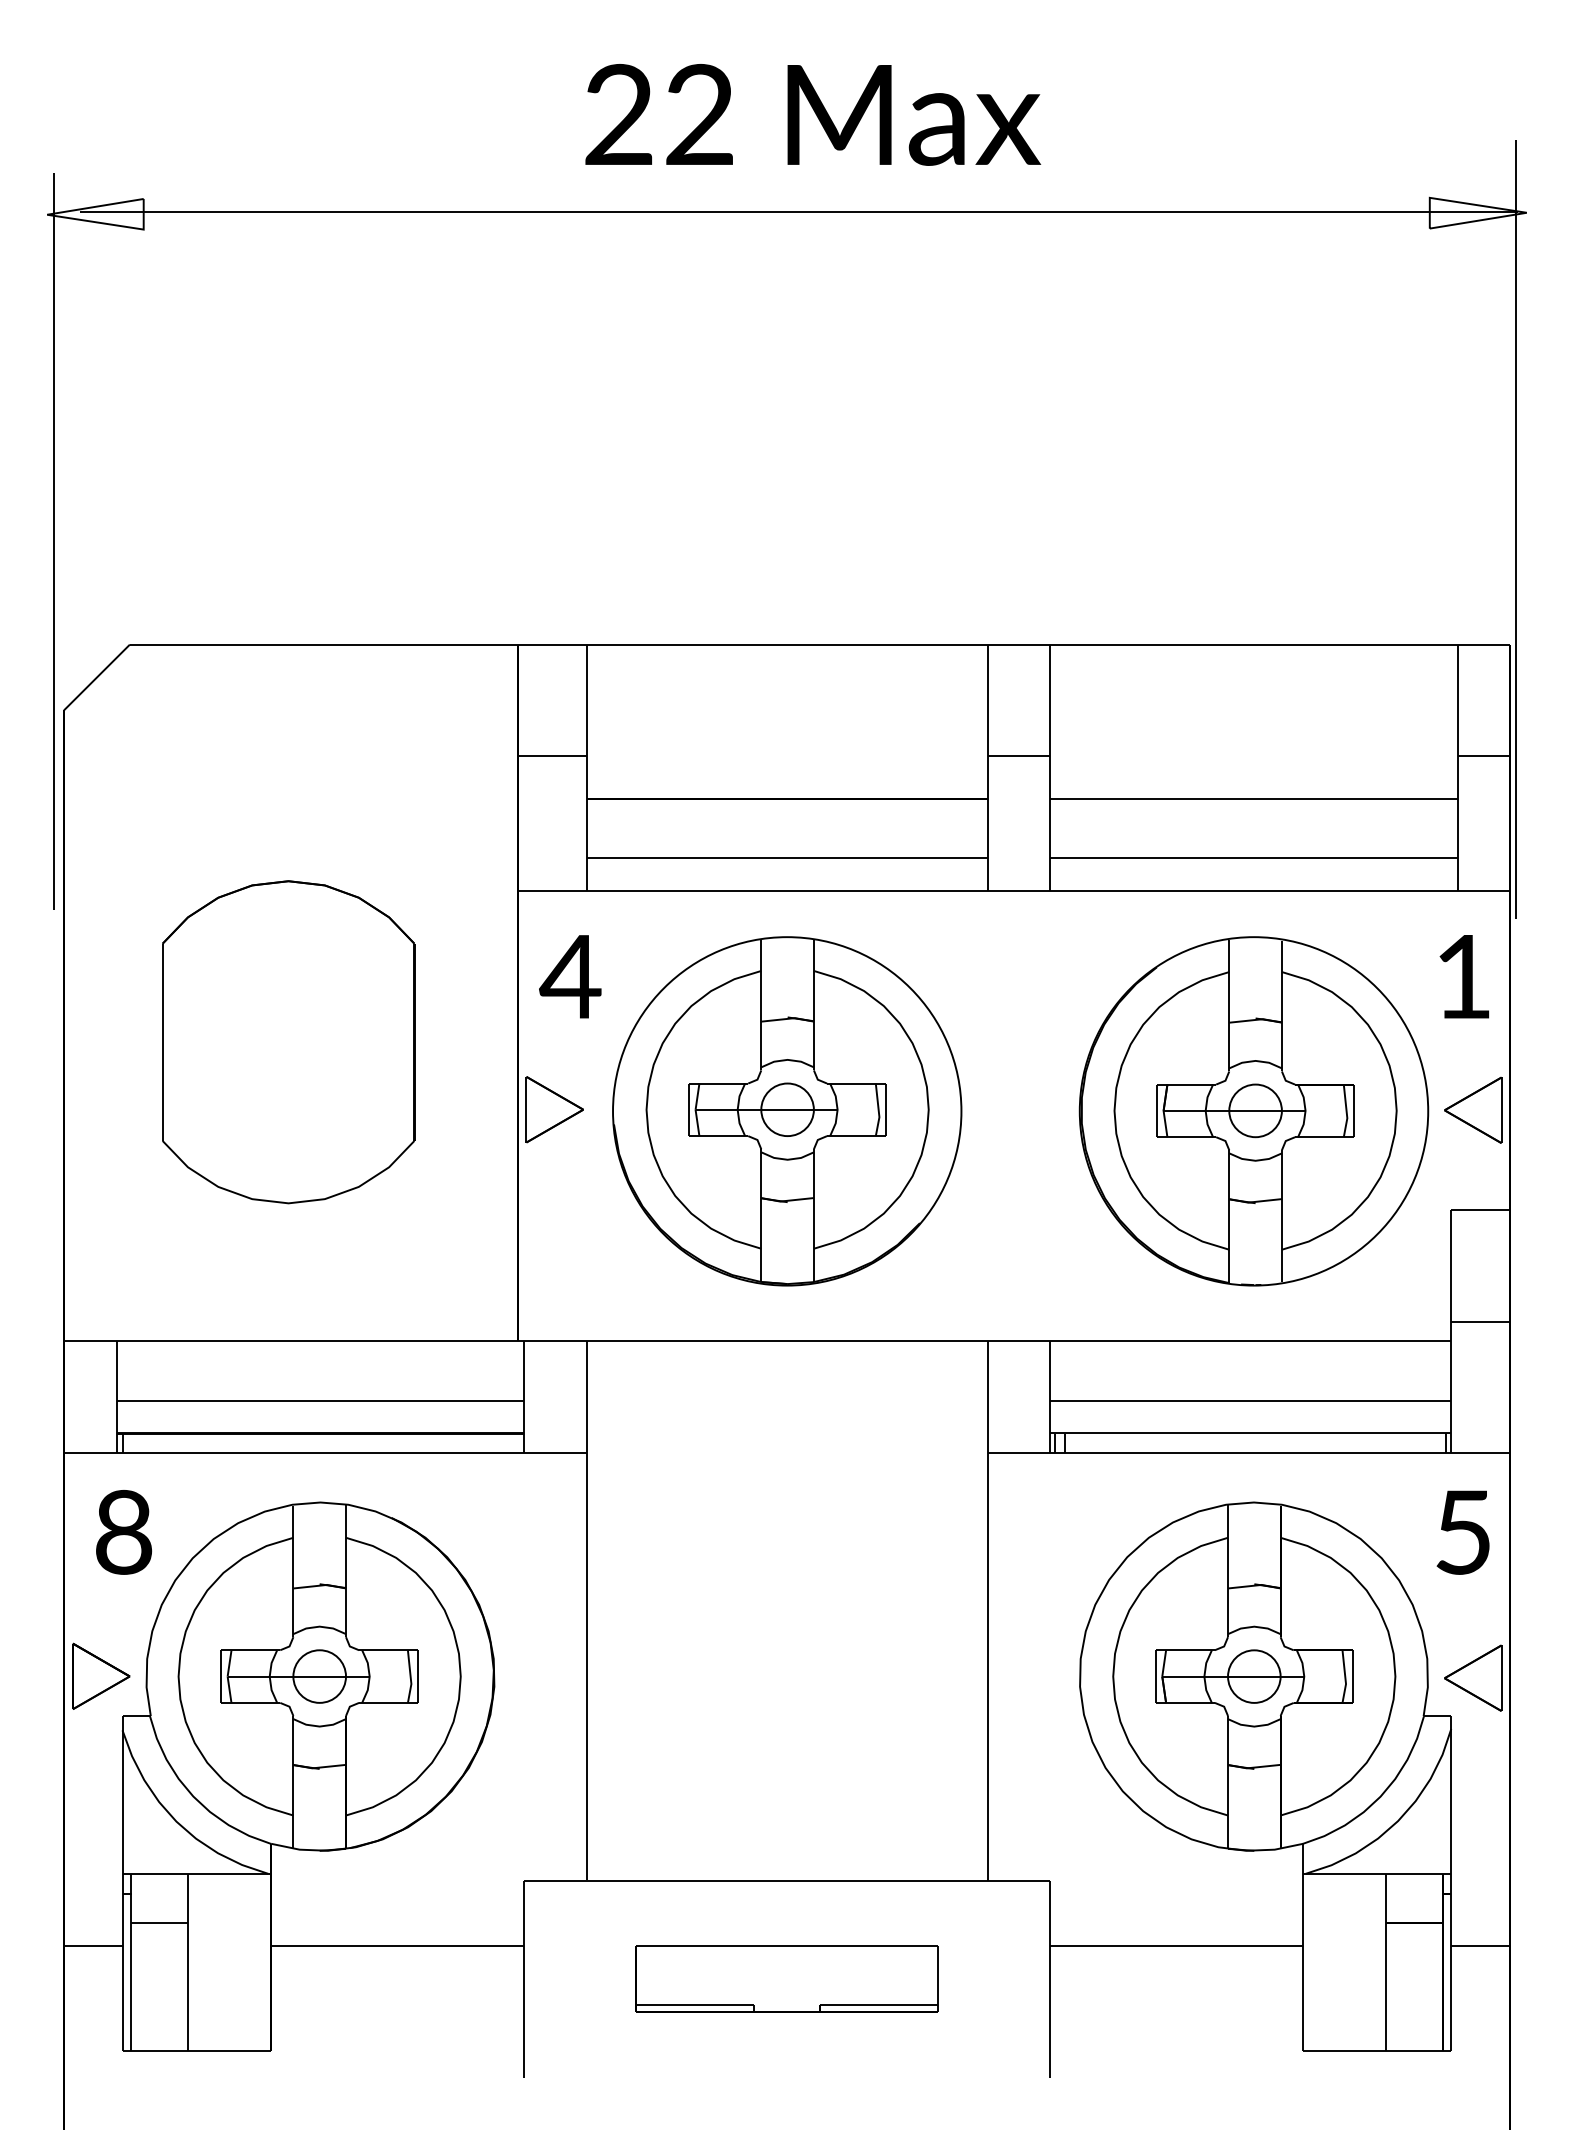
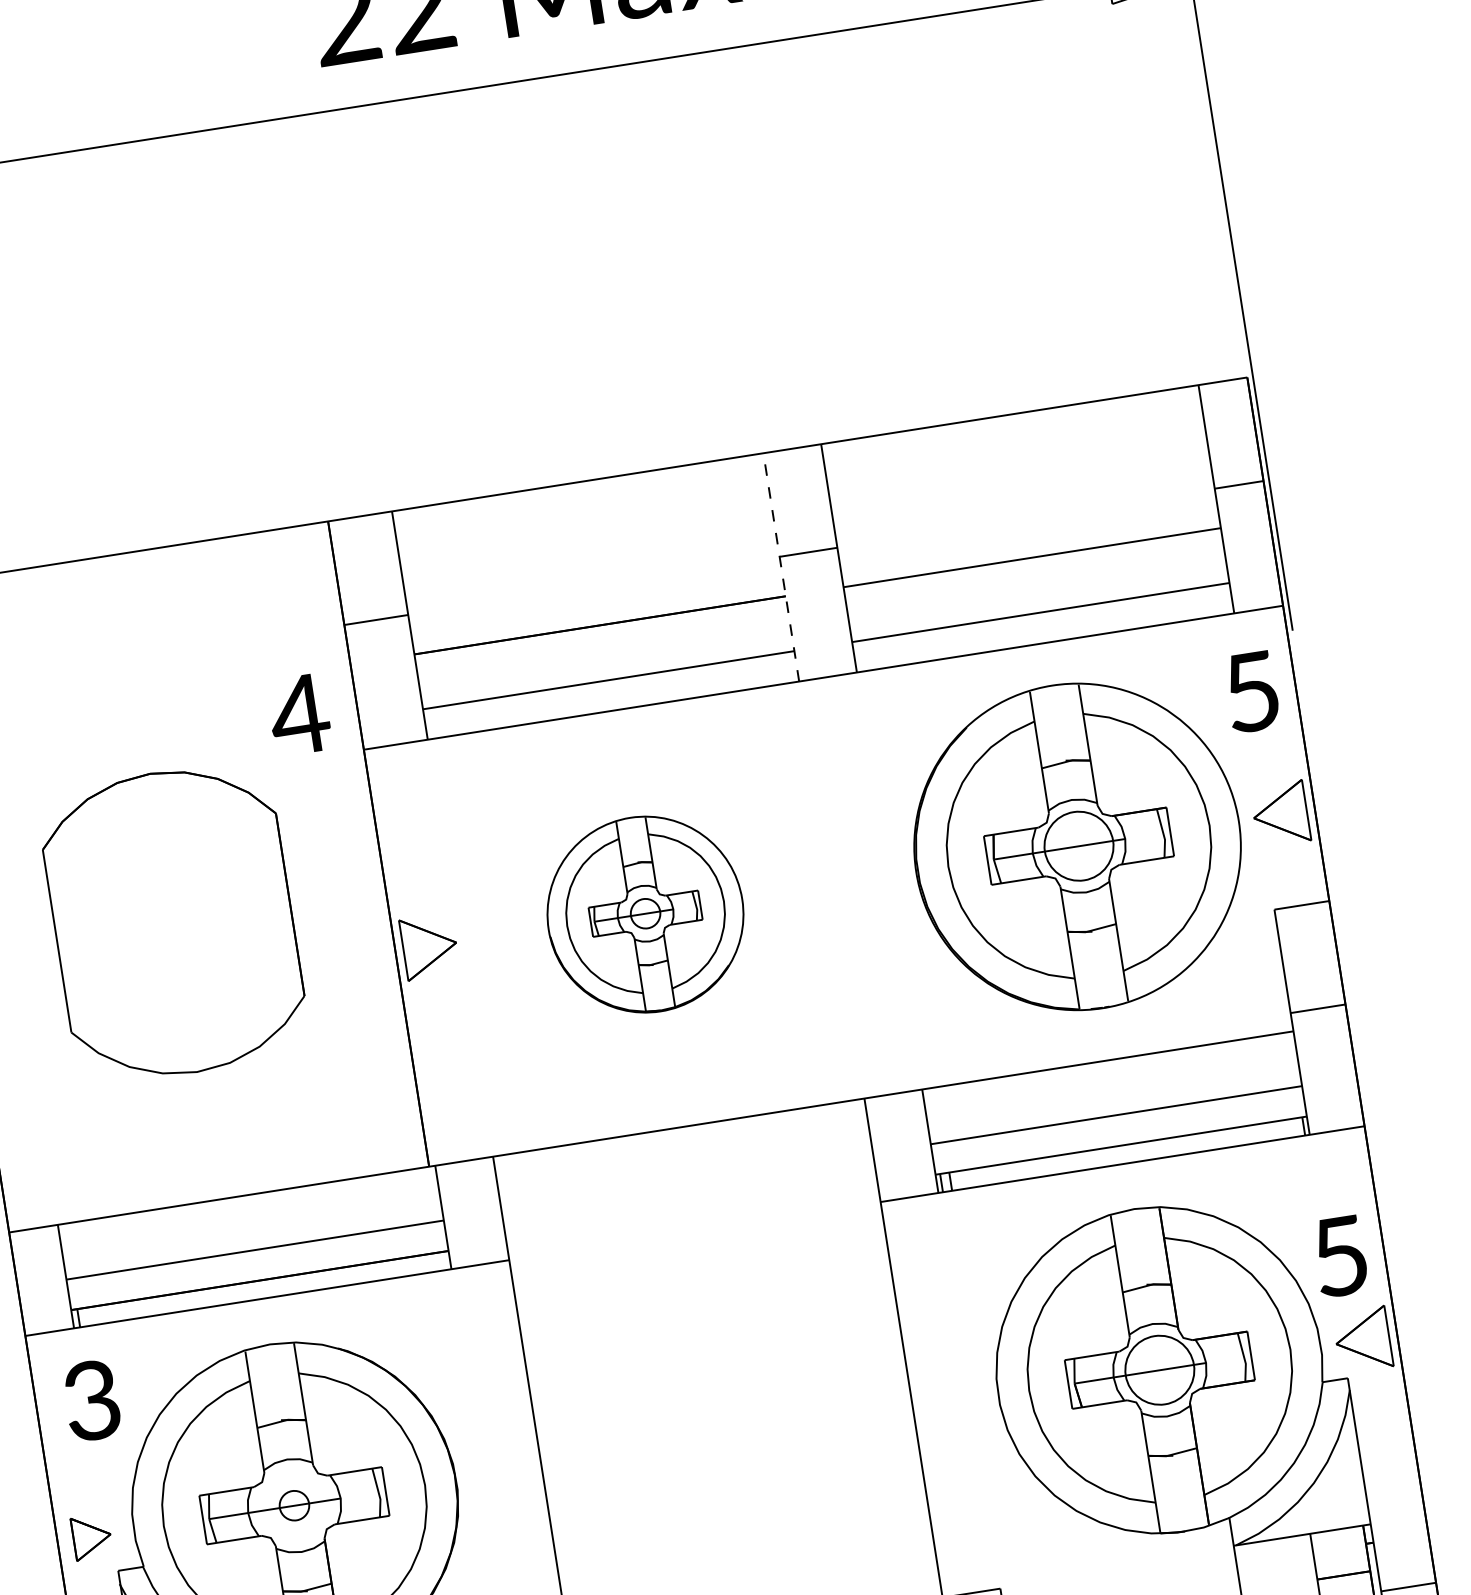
line: (987, 767) -> (780, 567), solid -> dashed
text: (570, 976) -> (299, 714), moved
text: (1462, 977) -> (1251, 692), 1 -> 5
circle: (1255, 1110) -> (1078, 845), size x1.4
part: (787, 1111) -> (645, 914), size x0.6
text: (123, 1532) -> (91, 1400), 8 -> 3
text: (1462, 1532) -> (1339, 1256), moved
part: (101, 1675) -> (92, 1536), size x0.7
circle: (319, 1676) -> (294, 1505), size x0.6
circle: (1254, 1676) -> (1160, 1370), size x1.4

